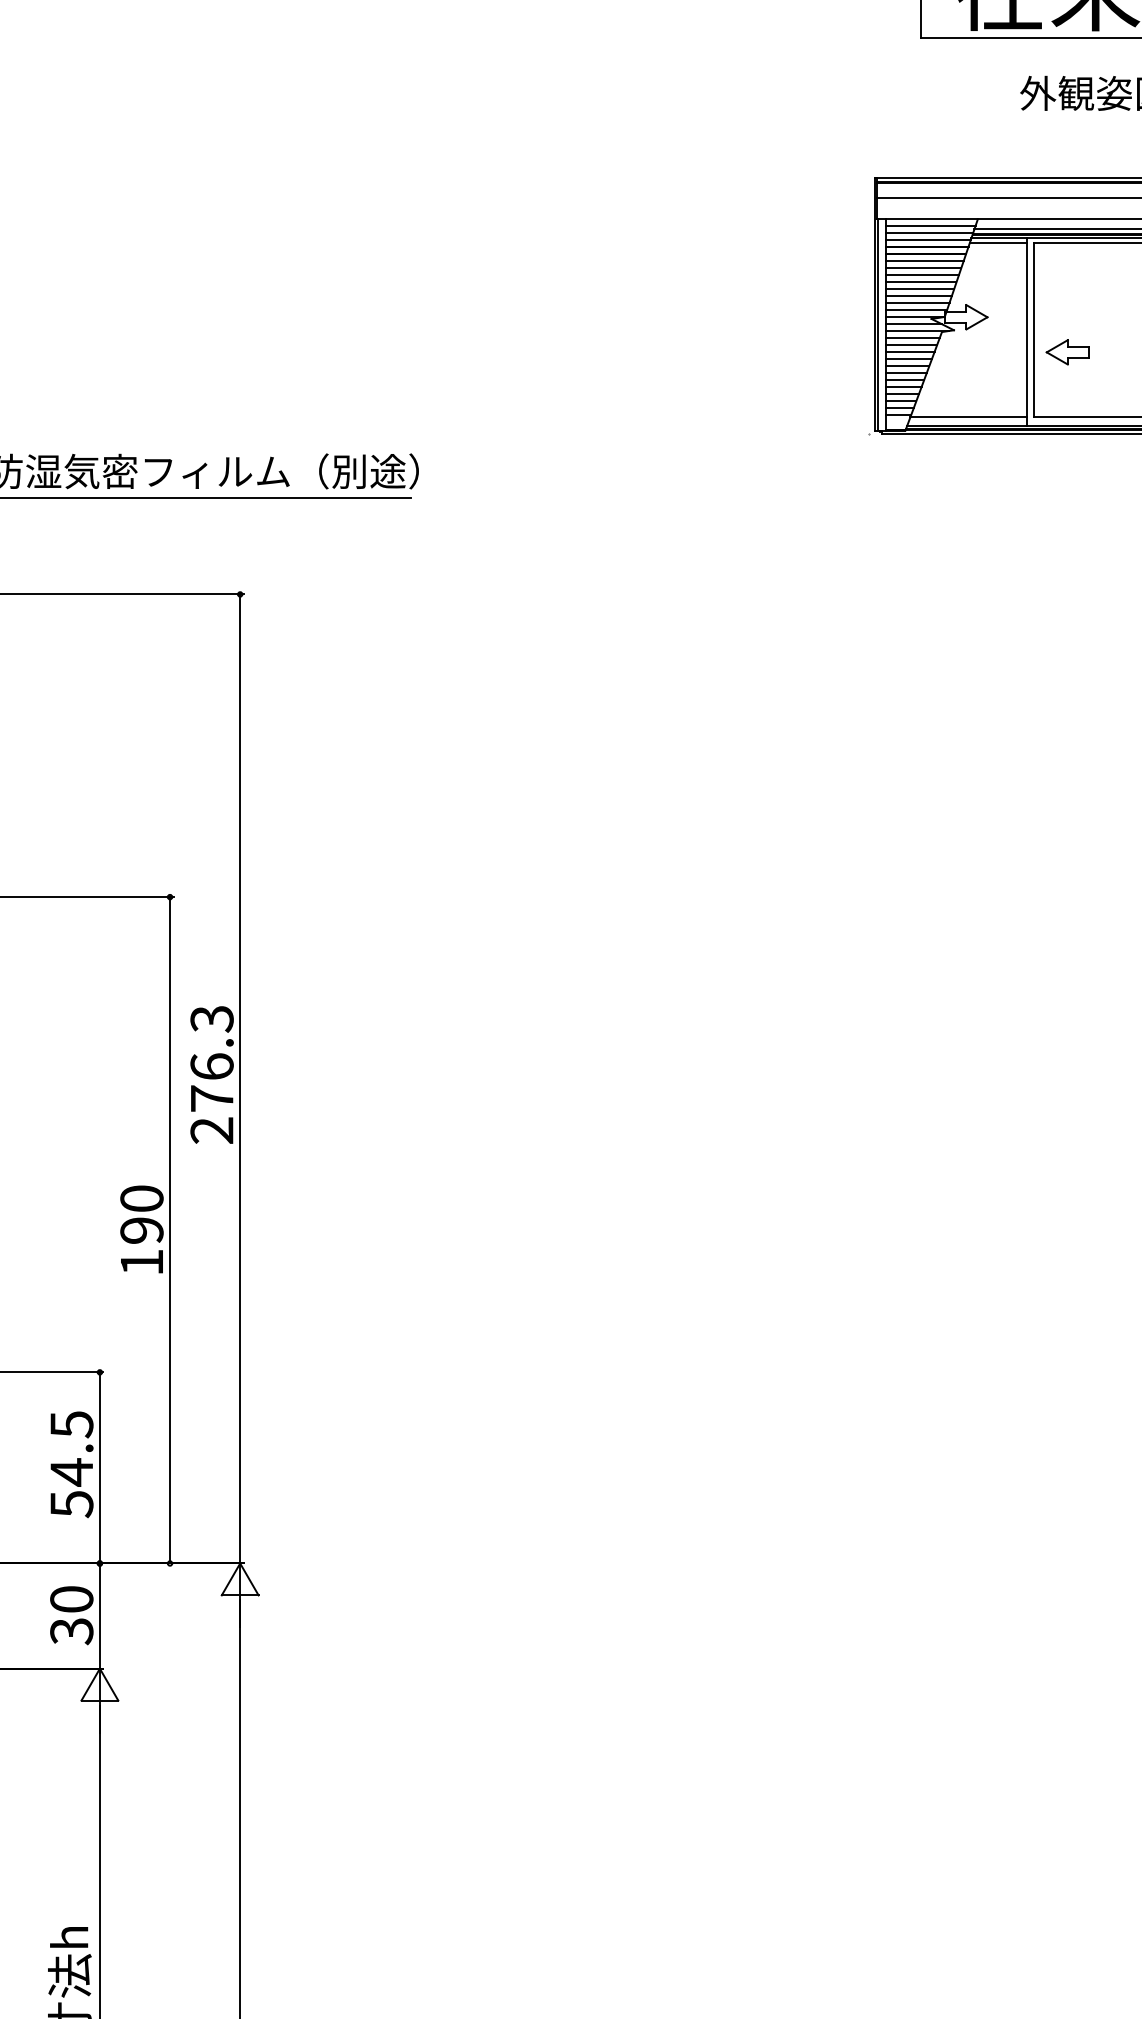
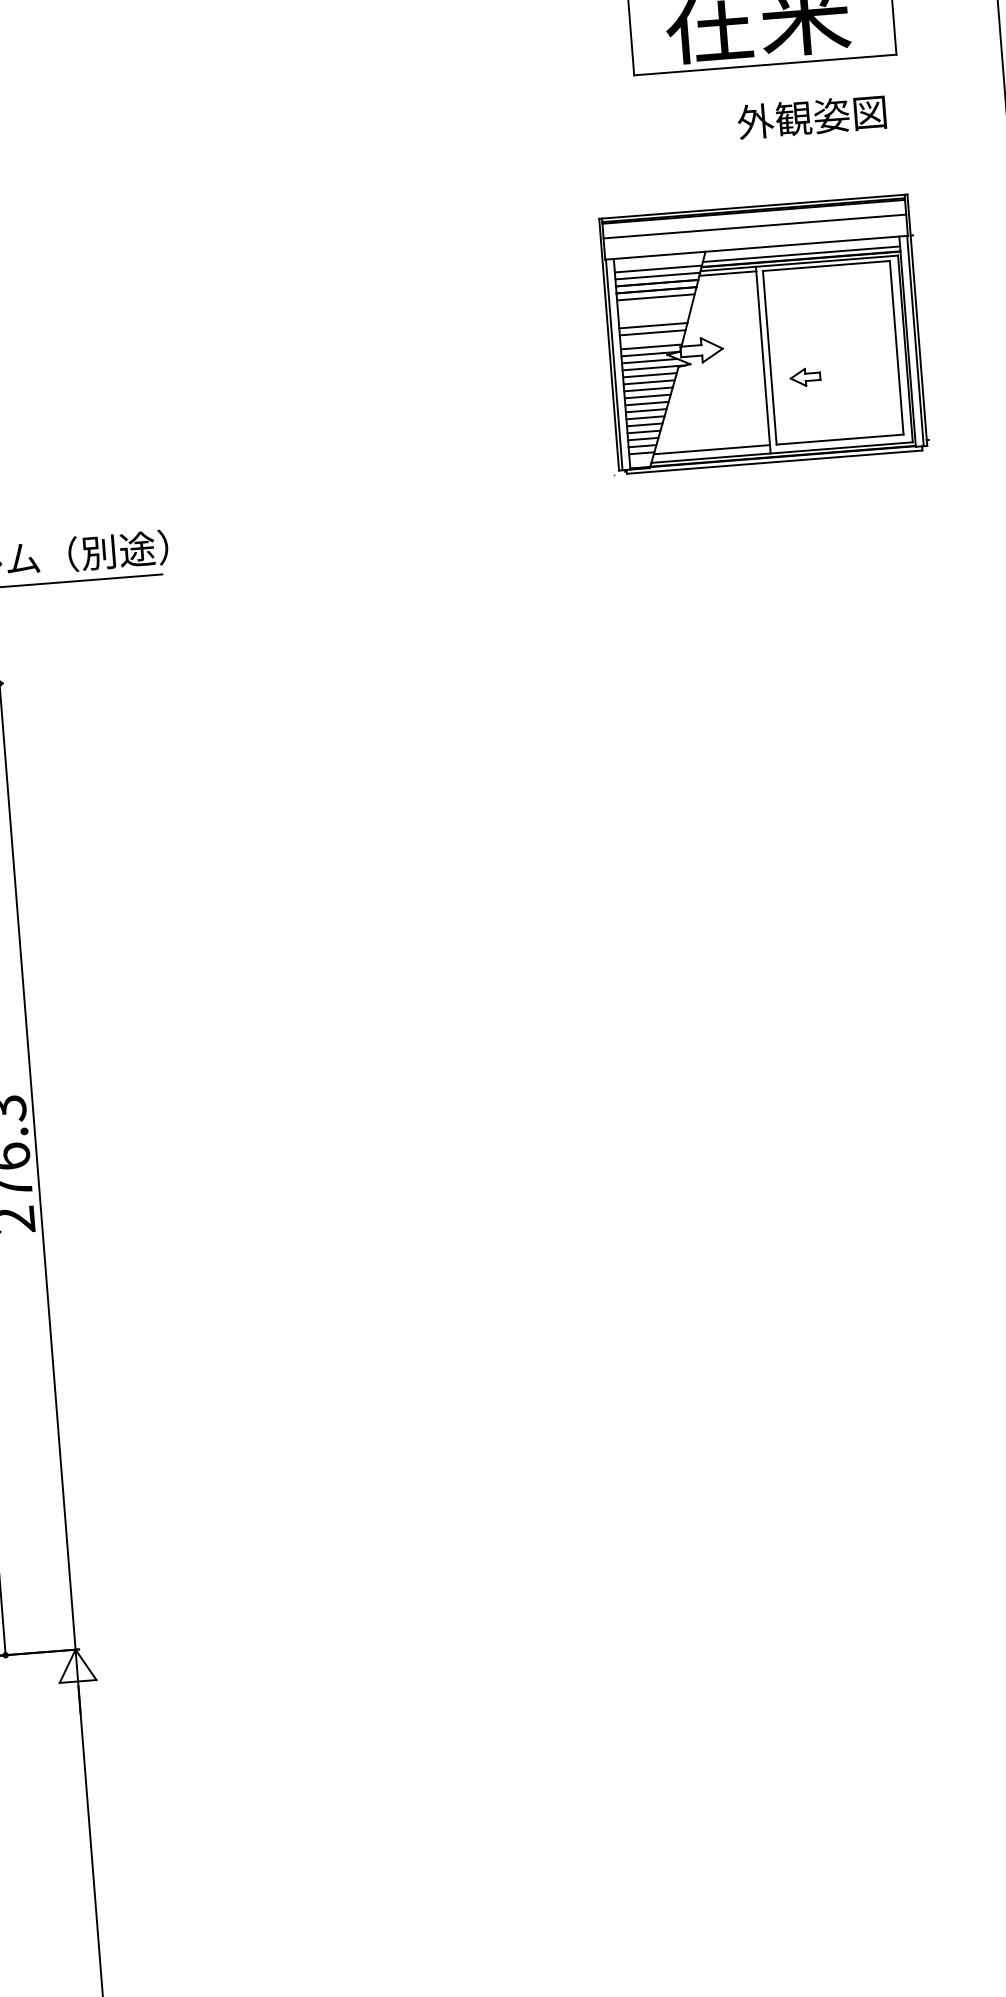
line: (930, 225) -> (658, 261), removed
line: (923, 267) -> (655, 304), removed
line: (921, 274) -> (653, 311), removed
line: (920, 281) -> (653, 318), removed
line: (917, 302) -> (651, 339), removed
part: (1067, 352) -> (805, 377), size x0.7

